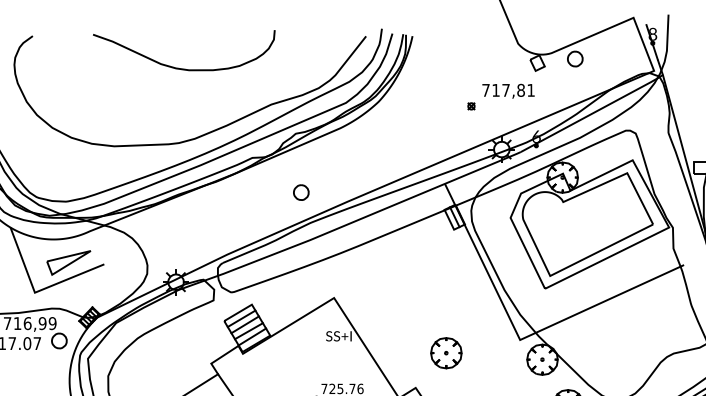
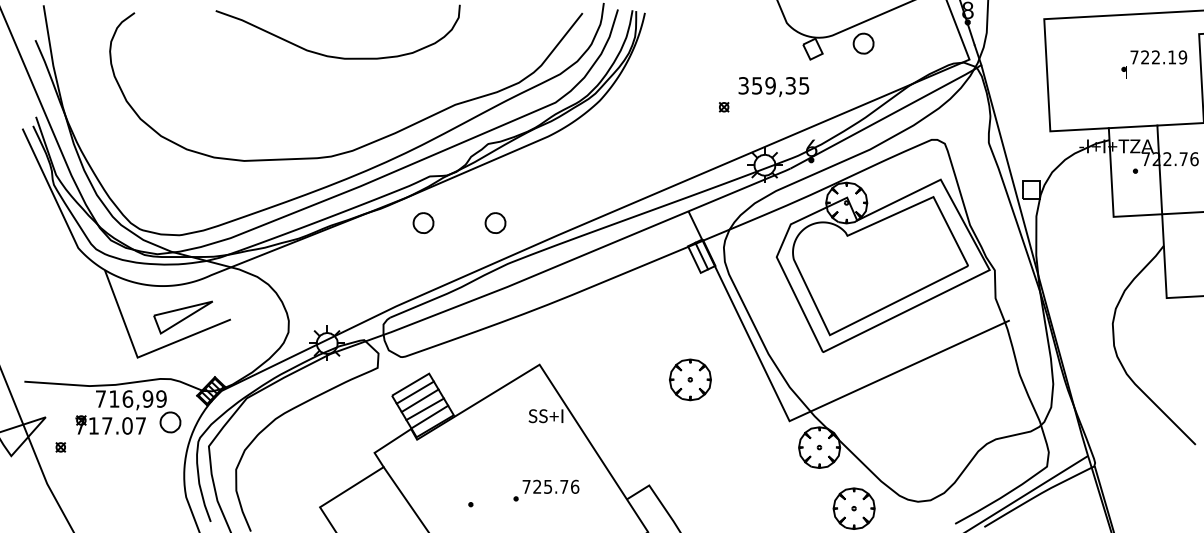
text: (508, 90) -> (773, 85), 717,81 -> 359,35
part: (247, 192) -> (423, 222), added
part: (446, 352) -> (690, 379), moved

